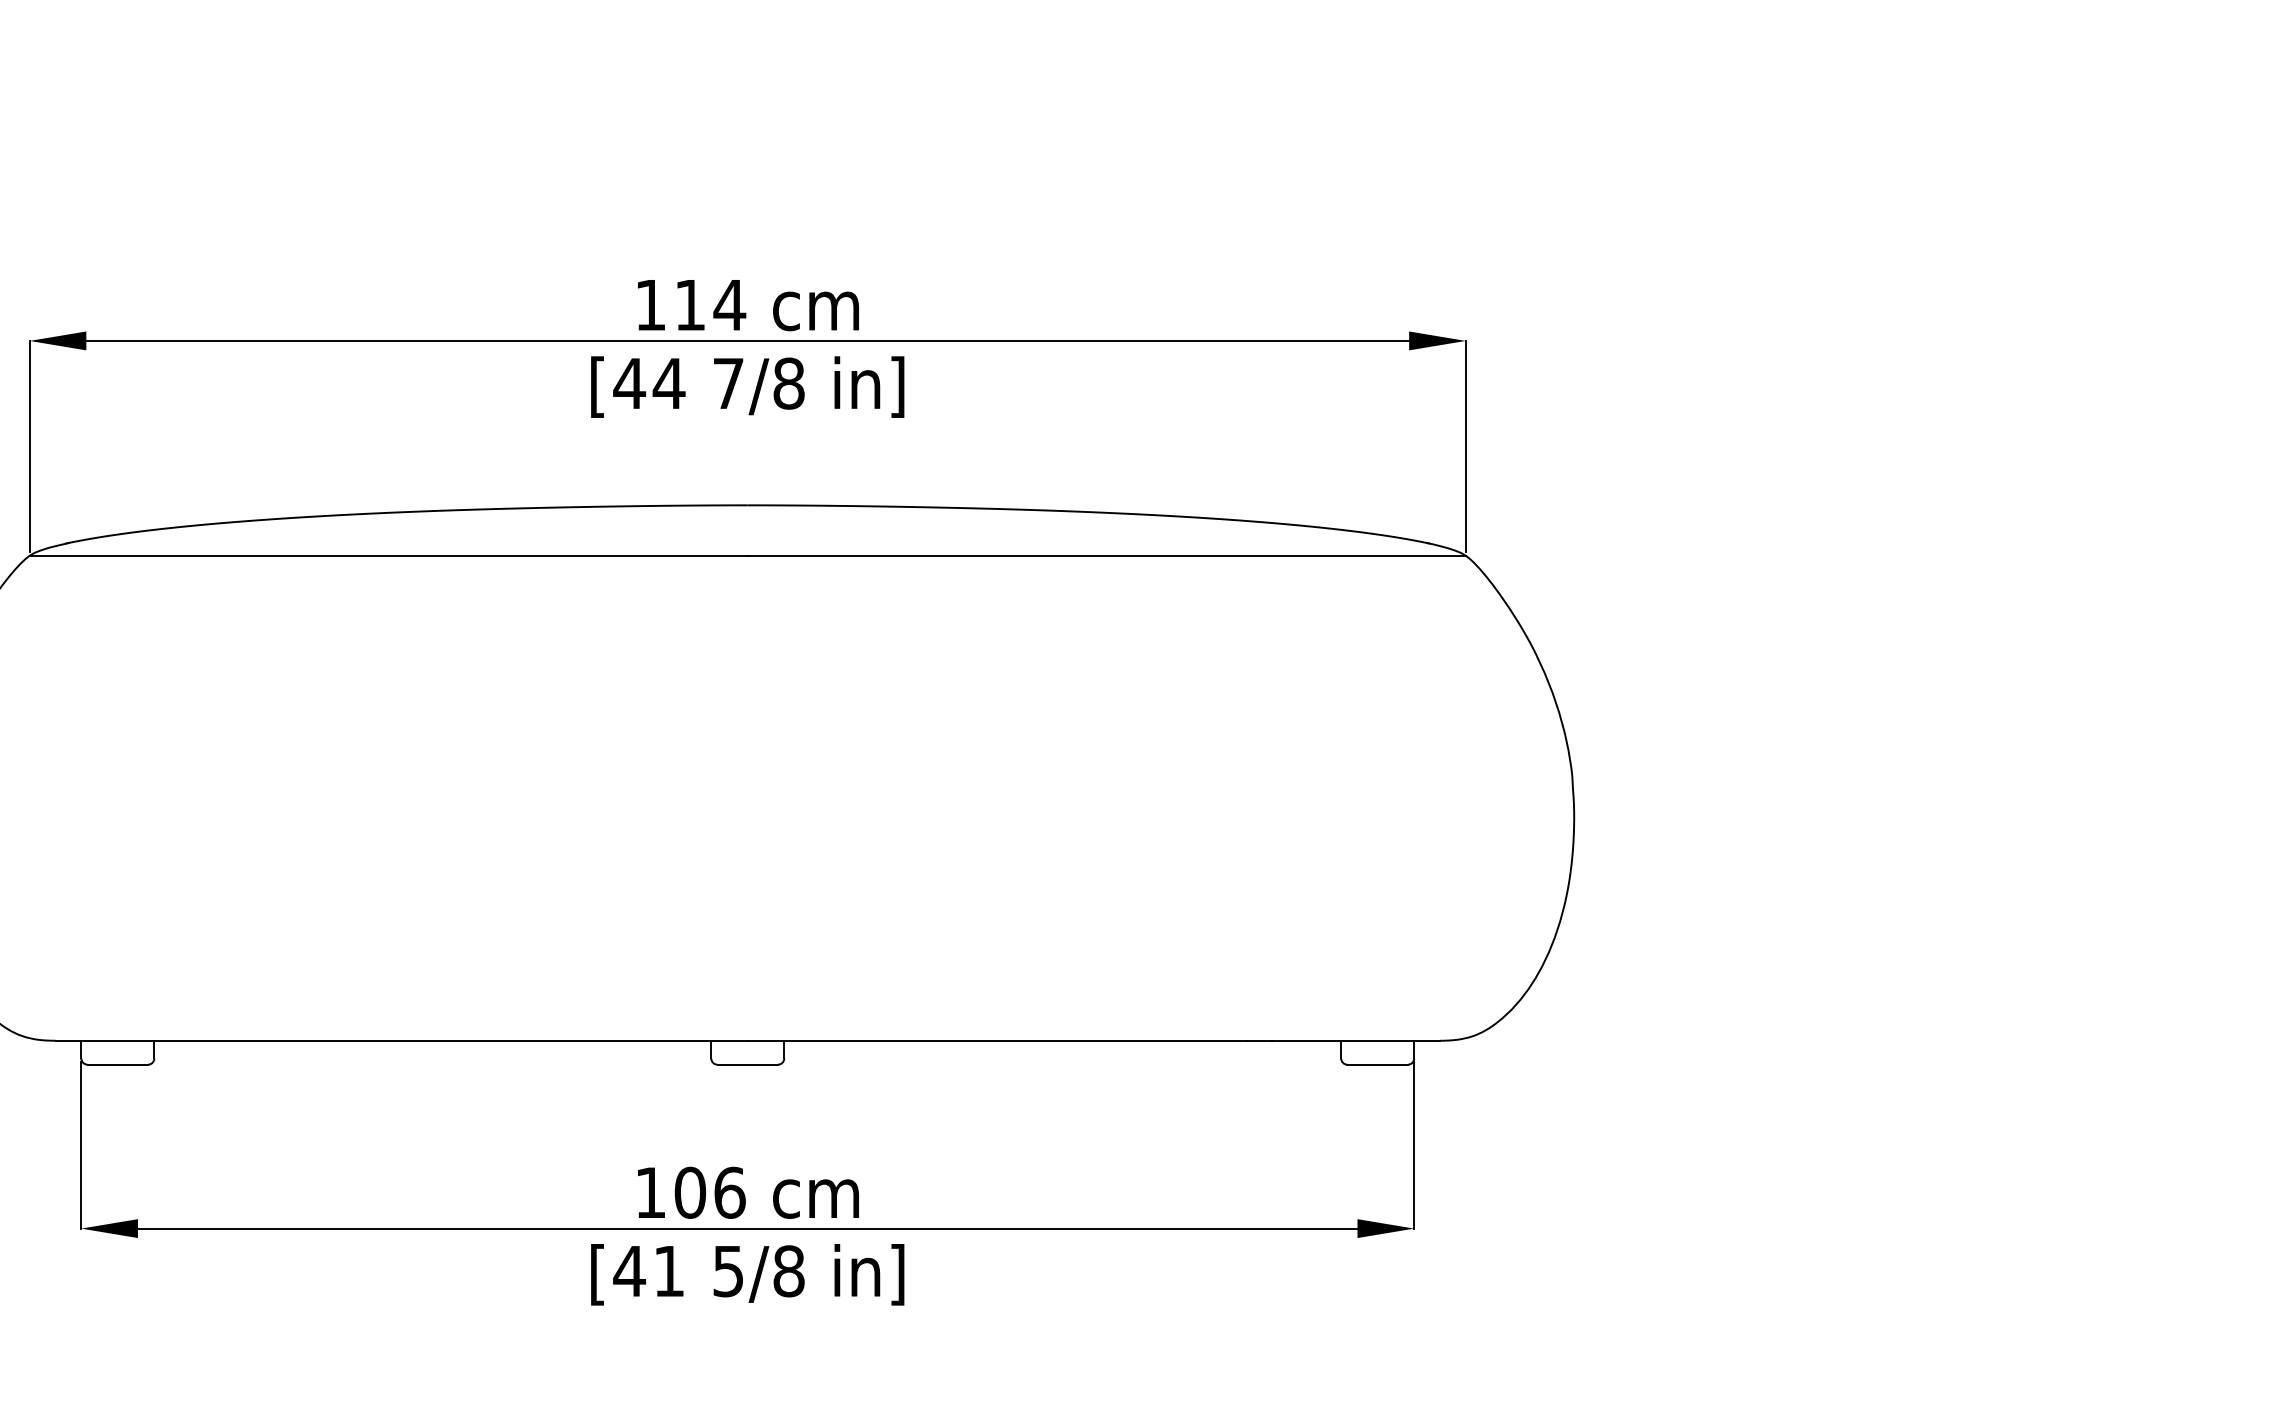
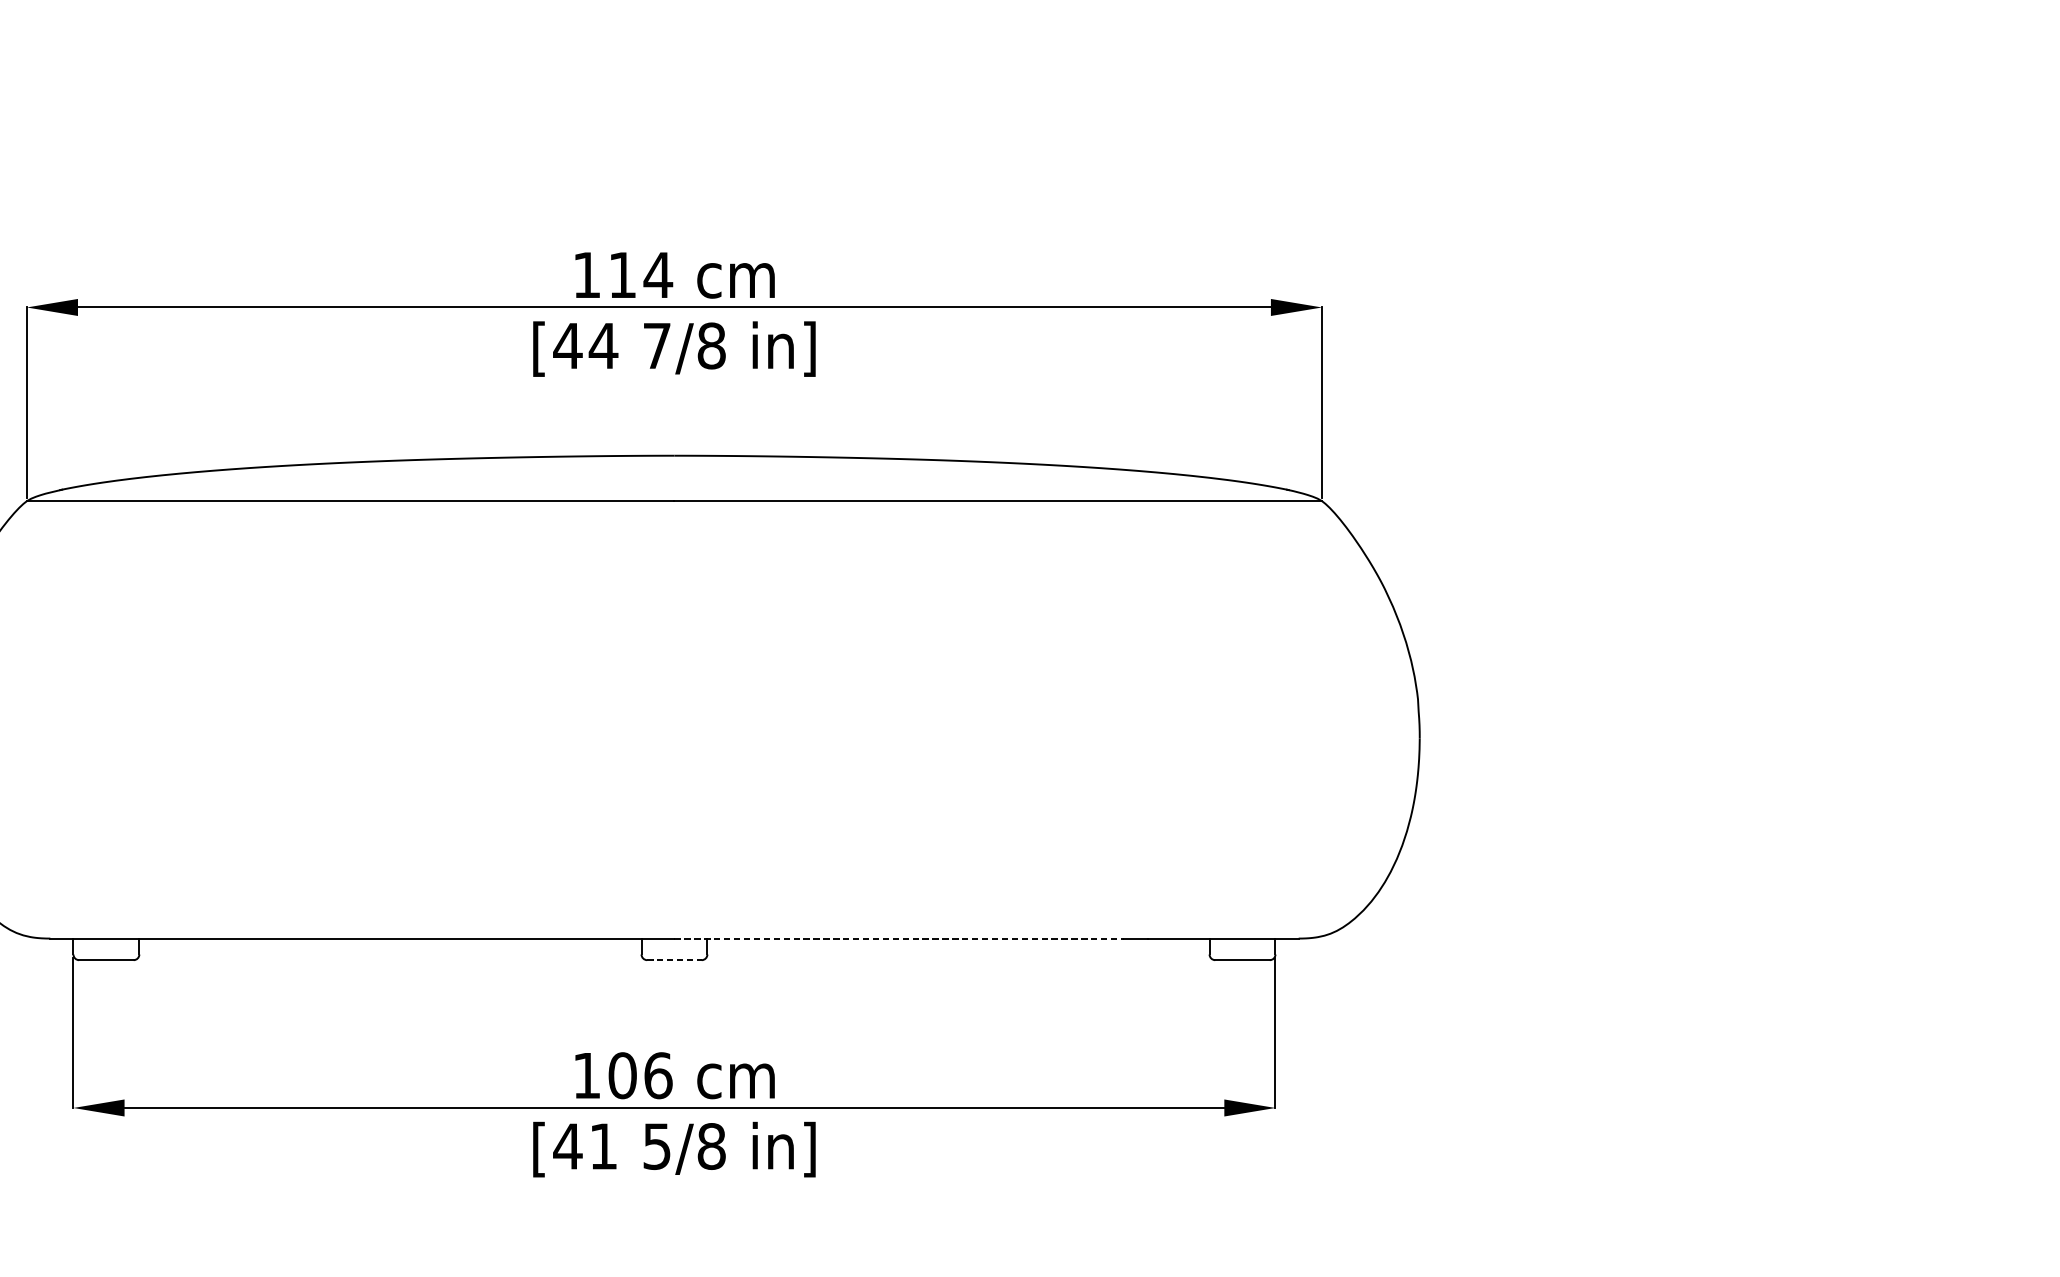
line: (997, 1040) -> (899, 938), solid -> dashed
line: (748, 1064) -> (675, 959), solid -> dashed

